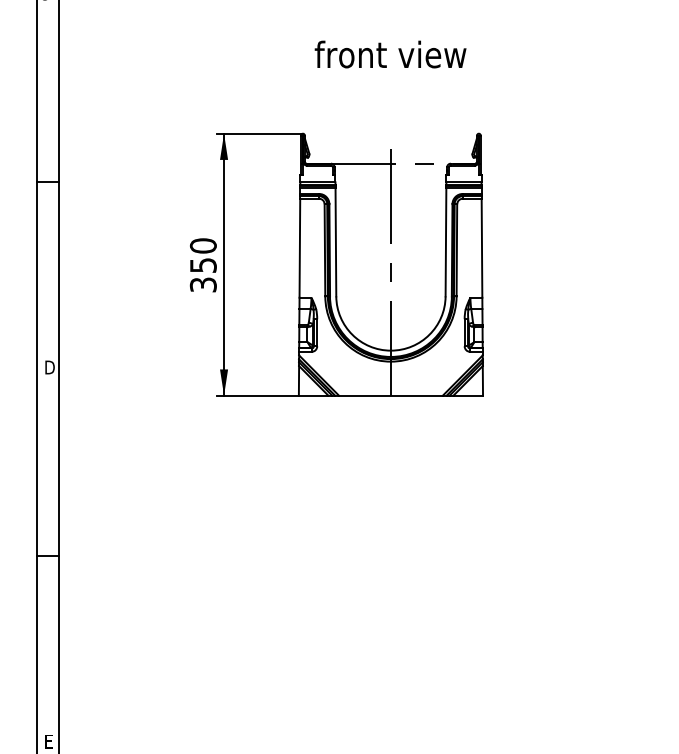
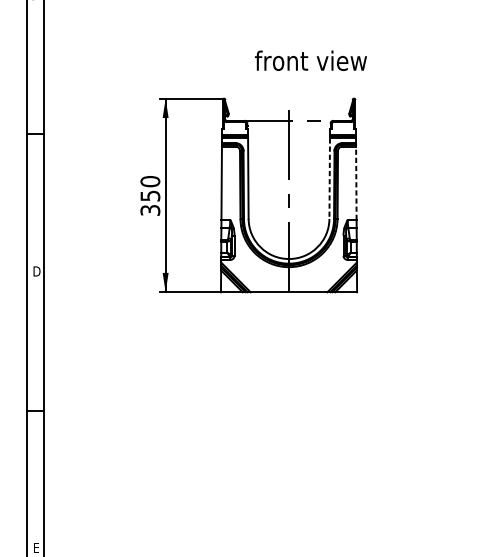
text: (390, 54) -> (310, 60), moved
line: (445, 242) -> (329, 179), solid -> dashed
line: (482, 247) -> (356, 182), solid -> dashed

